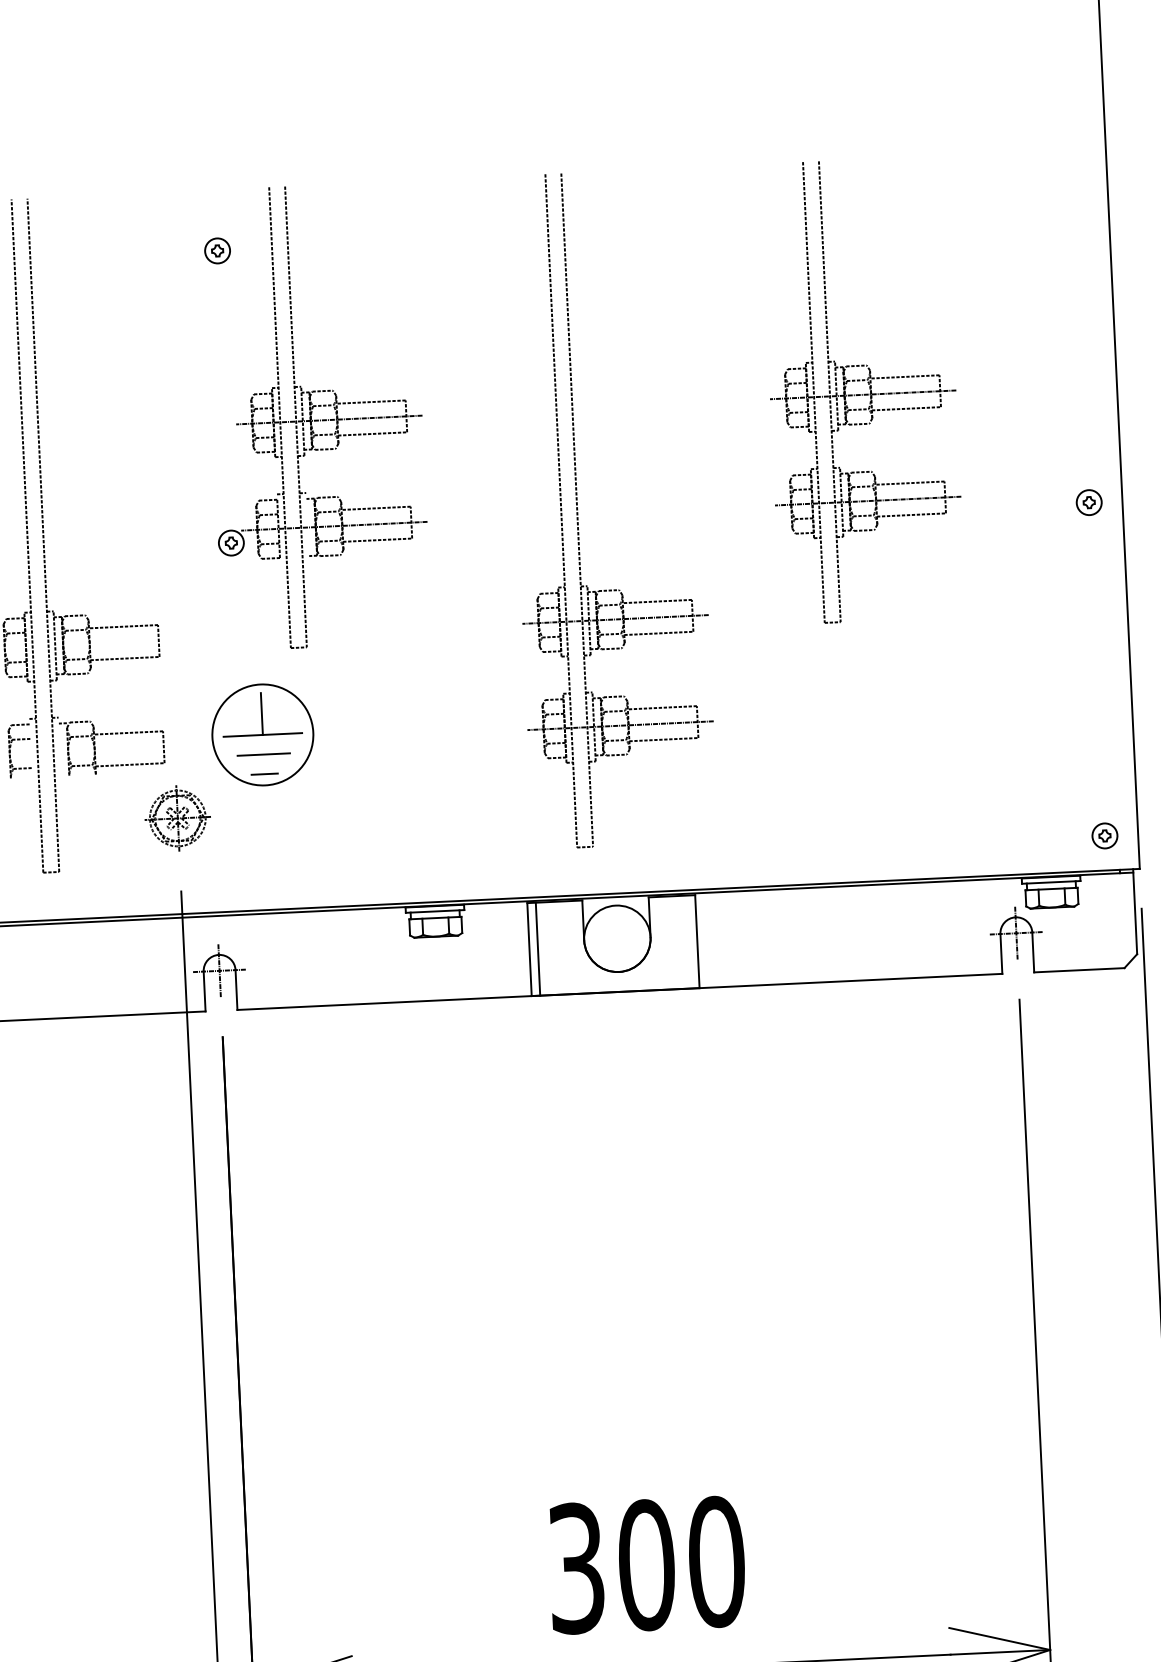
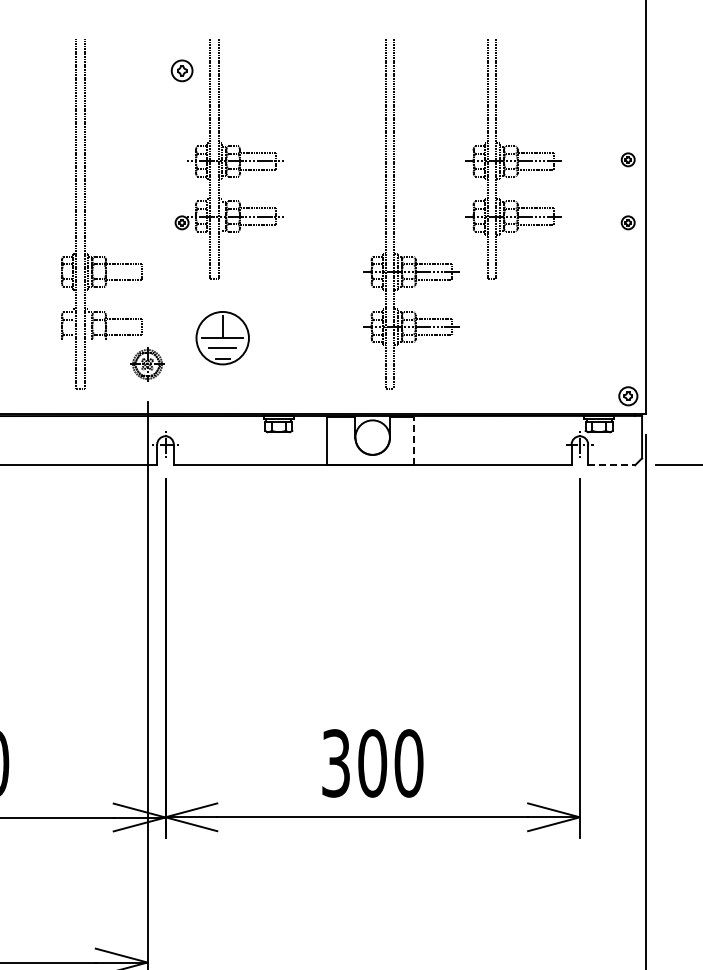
part: (216, 250) -> (181, 70), size x1.6
part: (1082, 380) -> (627, 159), added
part: (577, 508) -> (394, 213), moved
part: (262, 735) -> (222, 338), moved
part: (1103, 834) -> (627, 395), size x1.4
line: (697, 940) -> (414, 440), solid -> dashed
line: (538, 948) -> (331, 440), removed
line: (1080, 970) -> (612, 465), solid -> dashed

